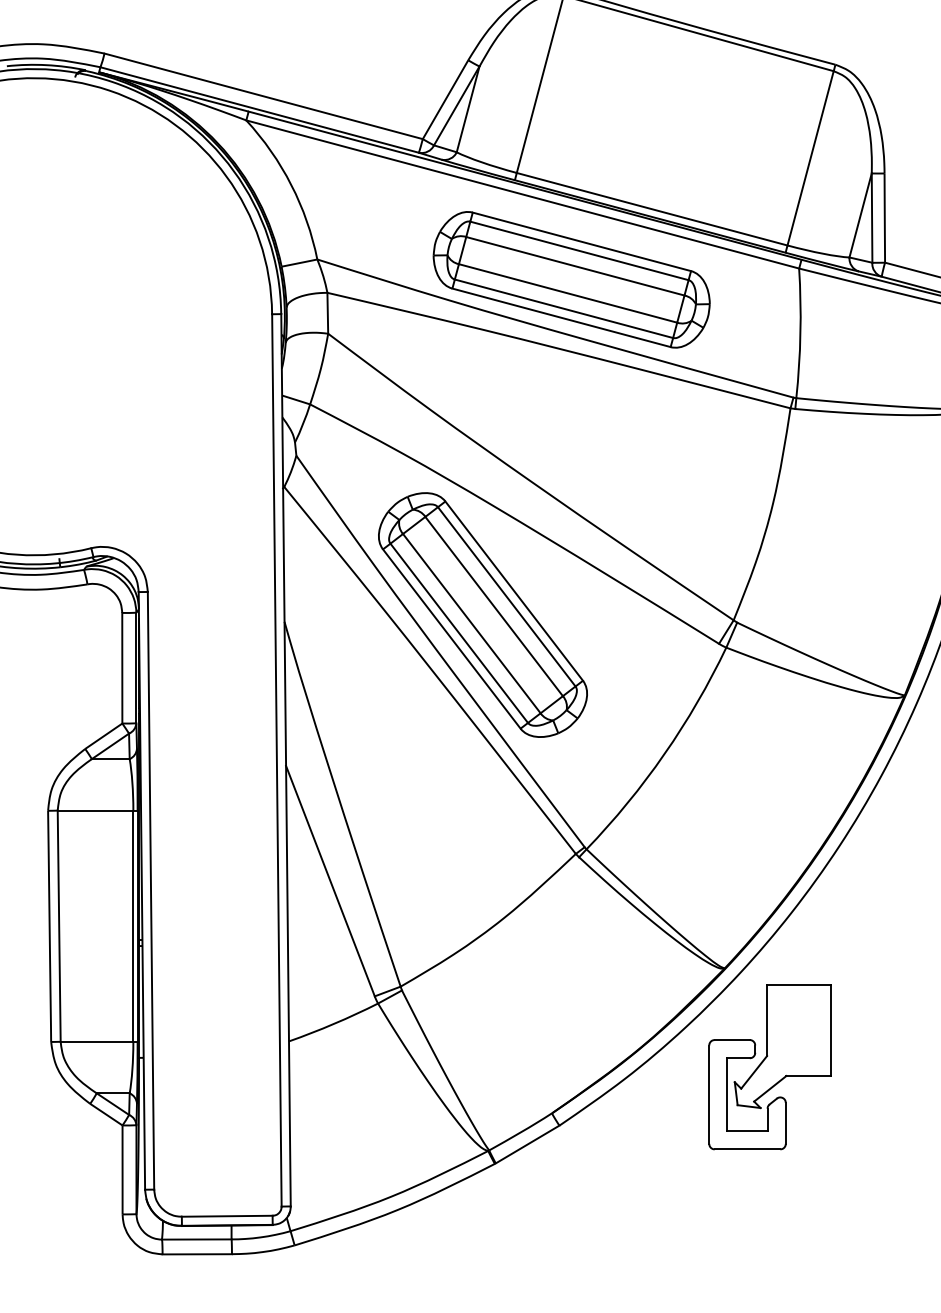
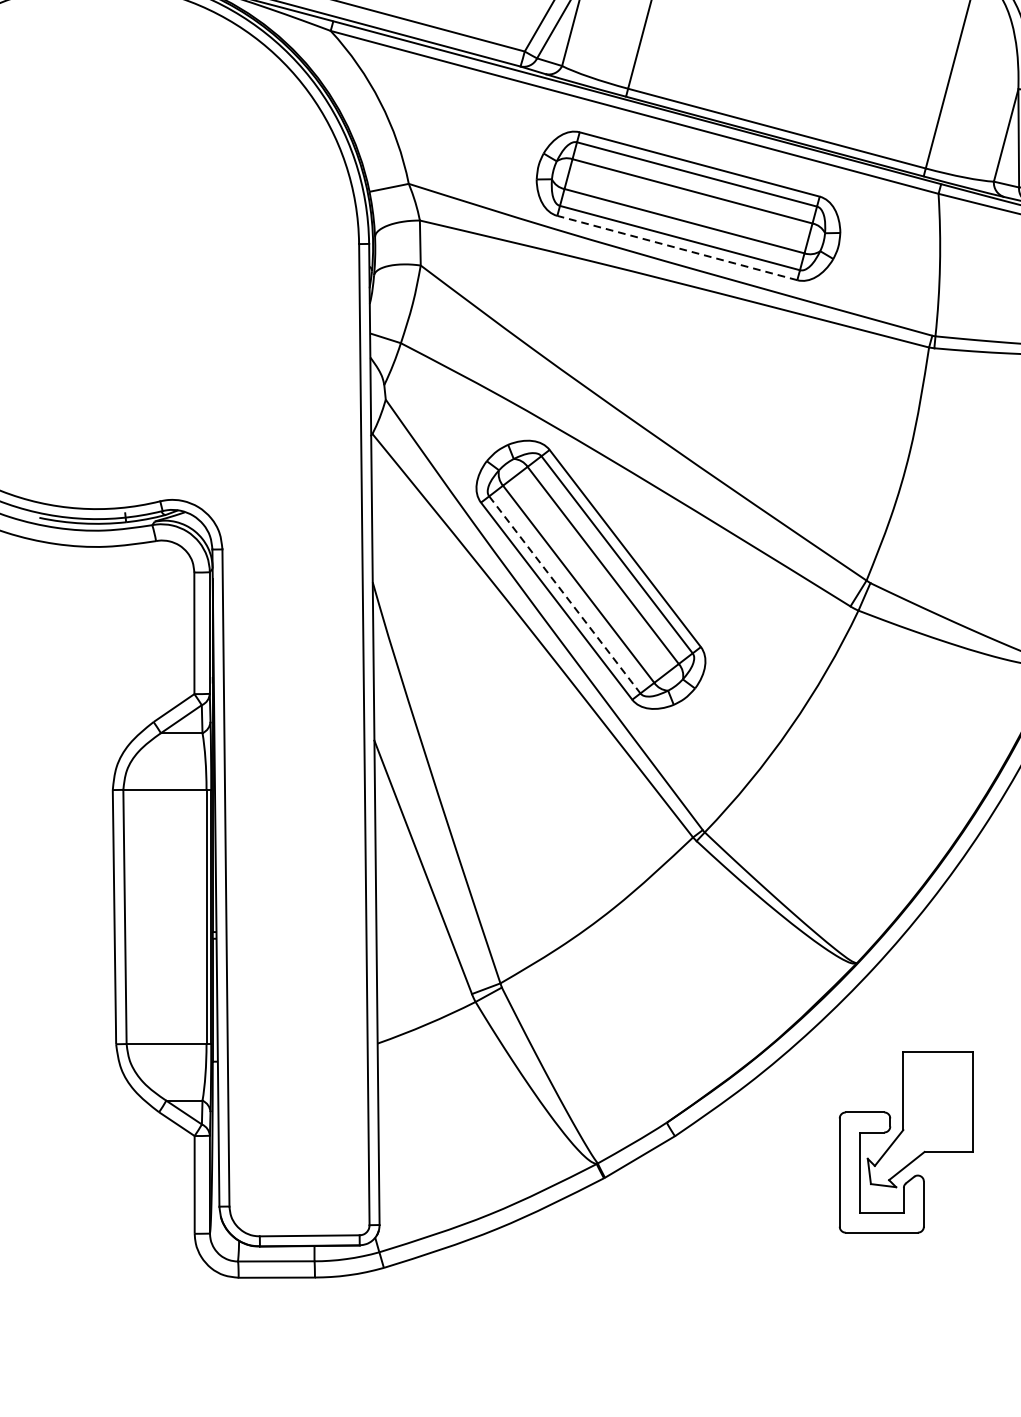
line: (561, 317) -> (677, 247), solid -> dashed
line: (459, 633) -> (565, 595), solid -> dashed
part: (769, 1067) -> (905, 1142), moved

